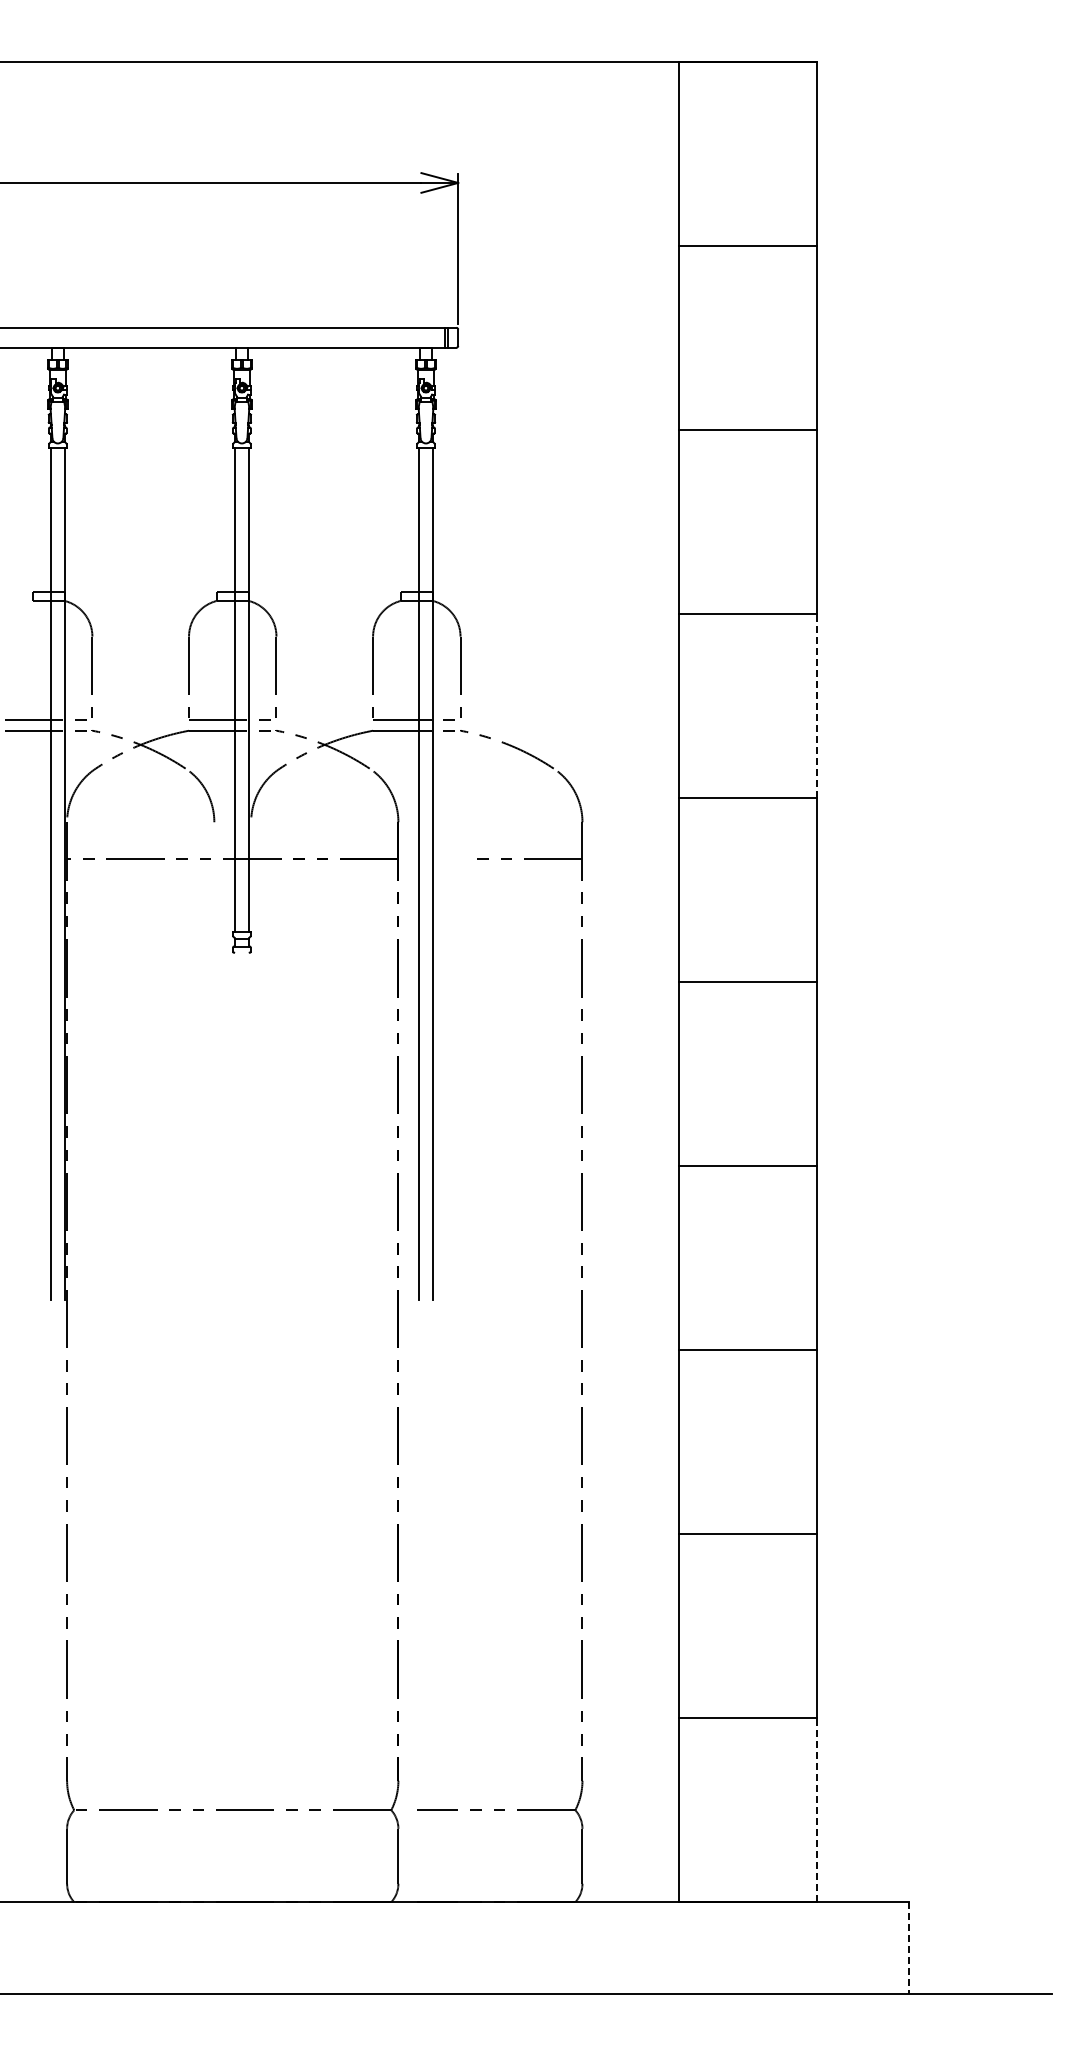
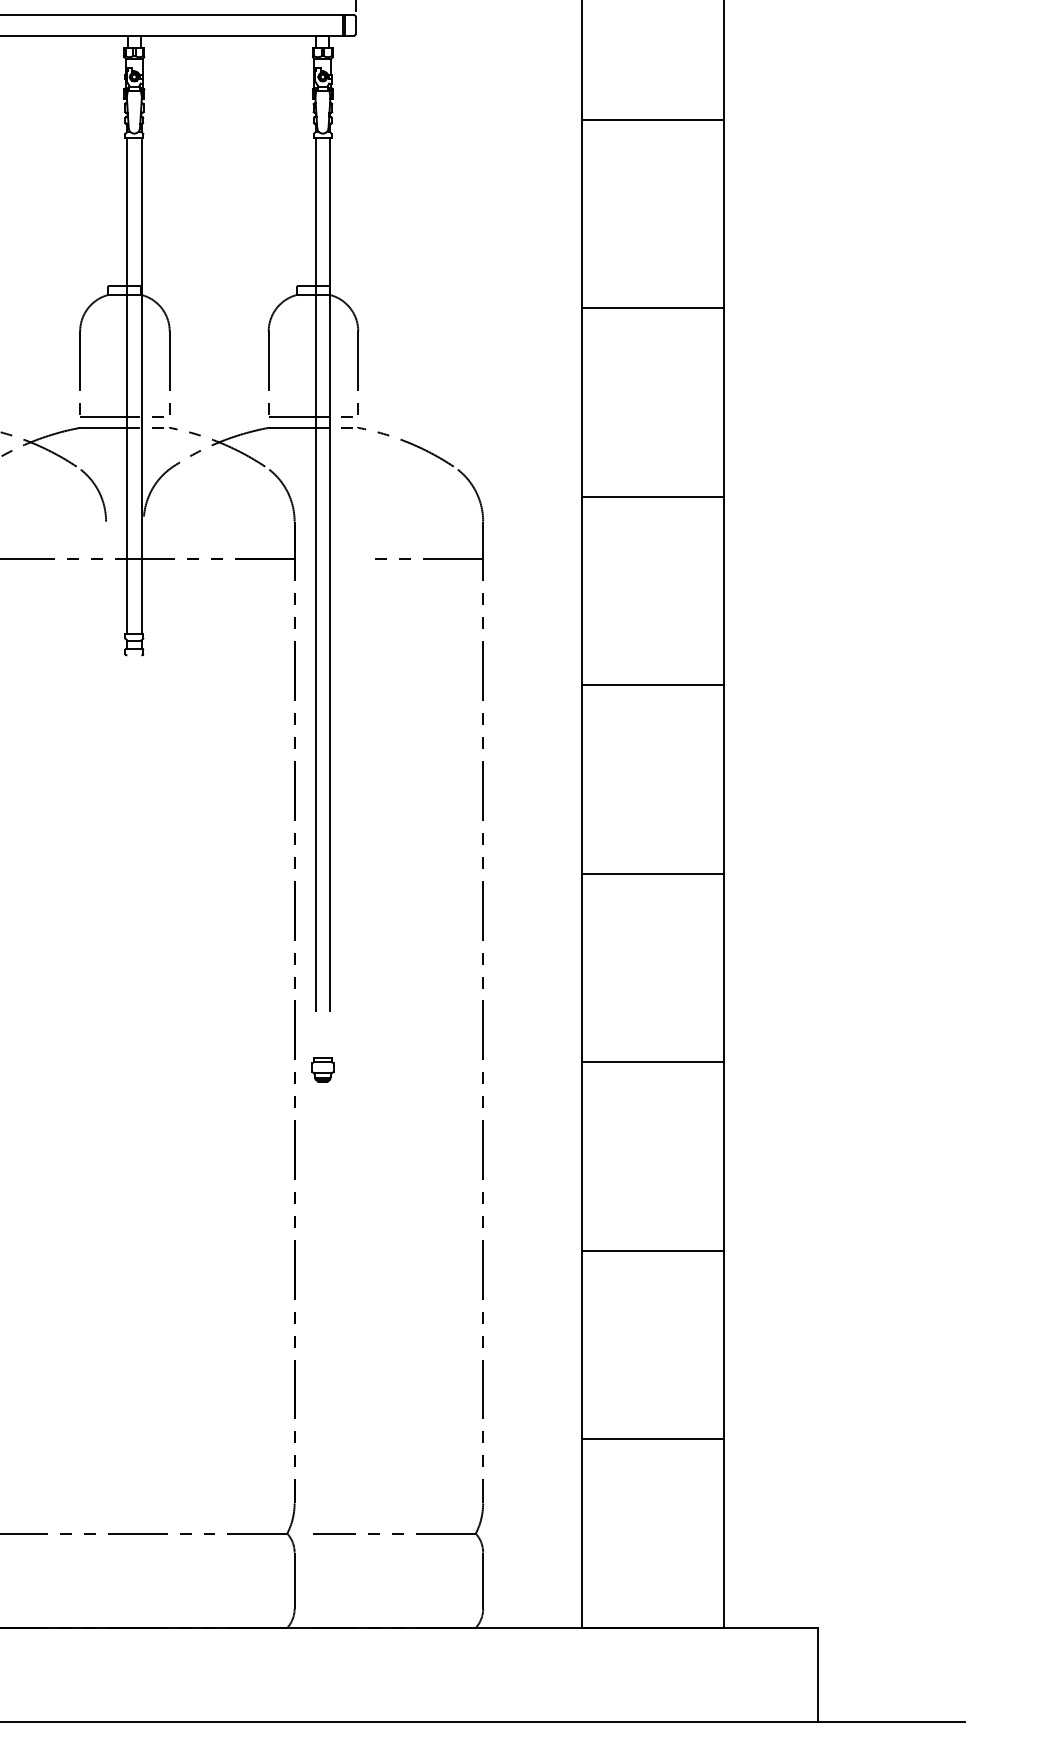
line: (817, 705) -> (723, 402), dashed -> solid
part: (425, 1357) -> (322, 1069), added
line: (817, 1809) -> (723, 1532), dashed -> solid
line: (909, 1948) -> (818, 1675), dashed -> solid

